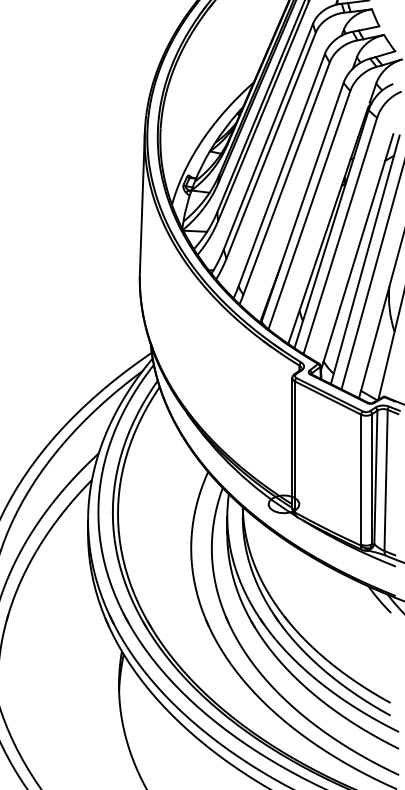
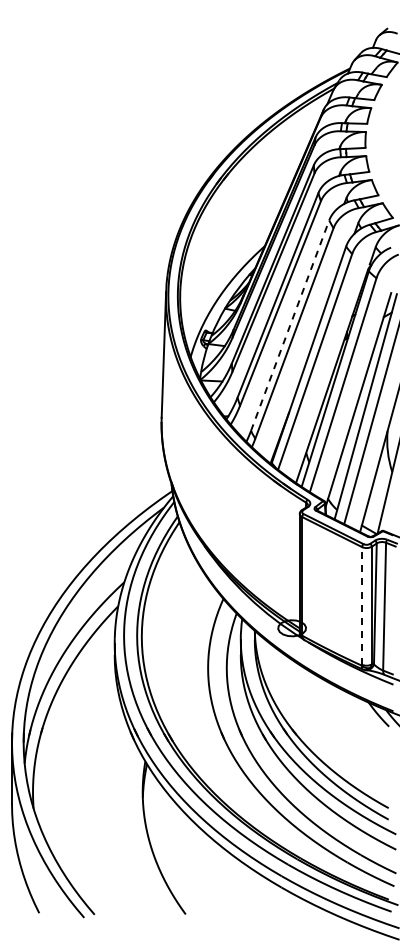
line: (282, 169) -> (290, 325), solid -> dashed
line: (361, 479) -> (362, 605), solid -> dashed

